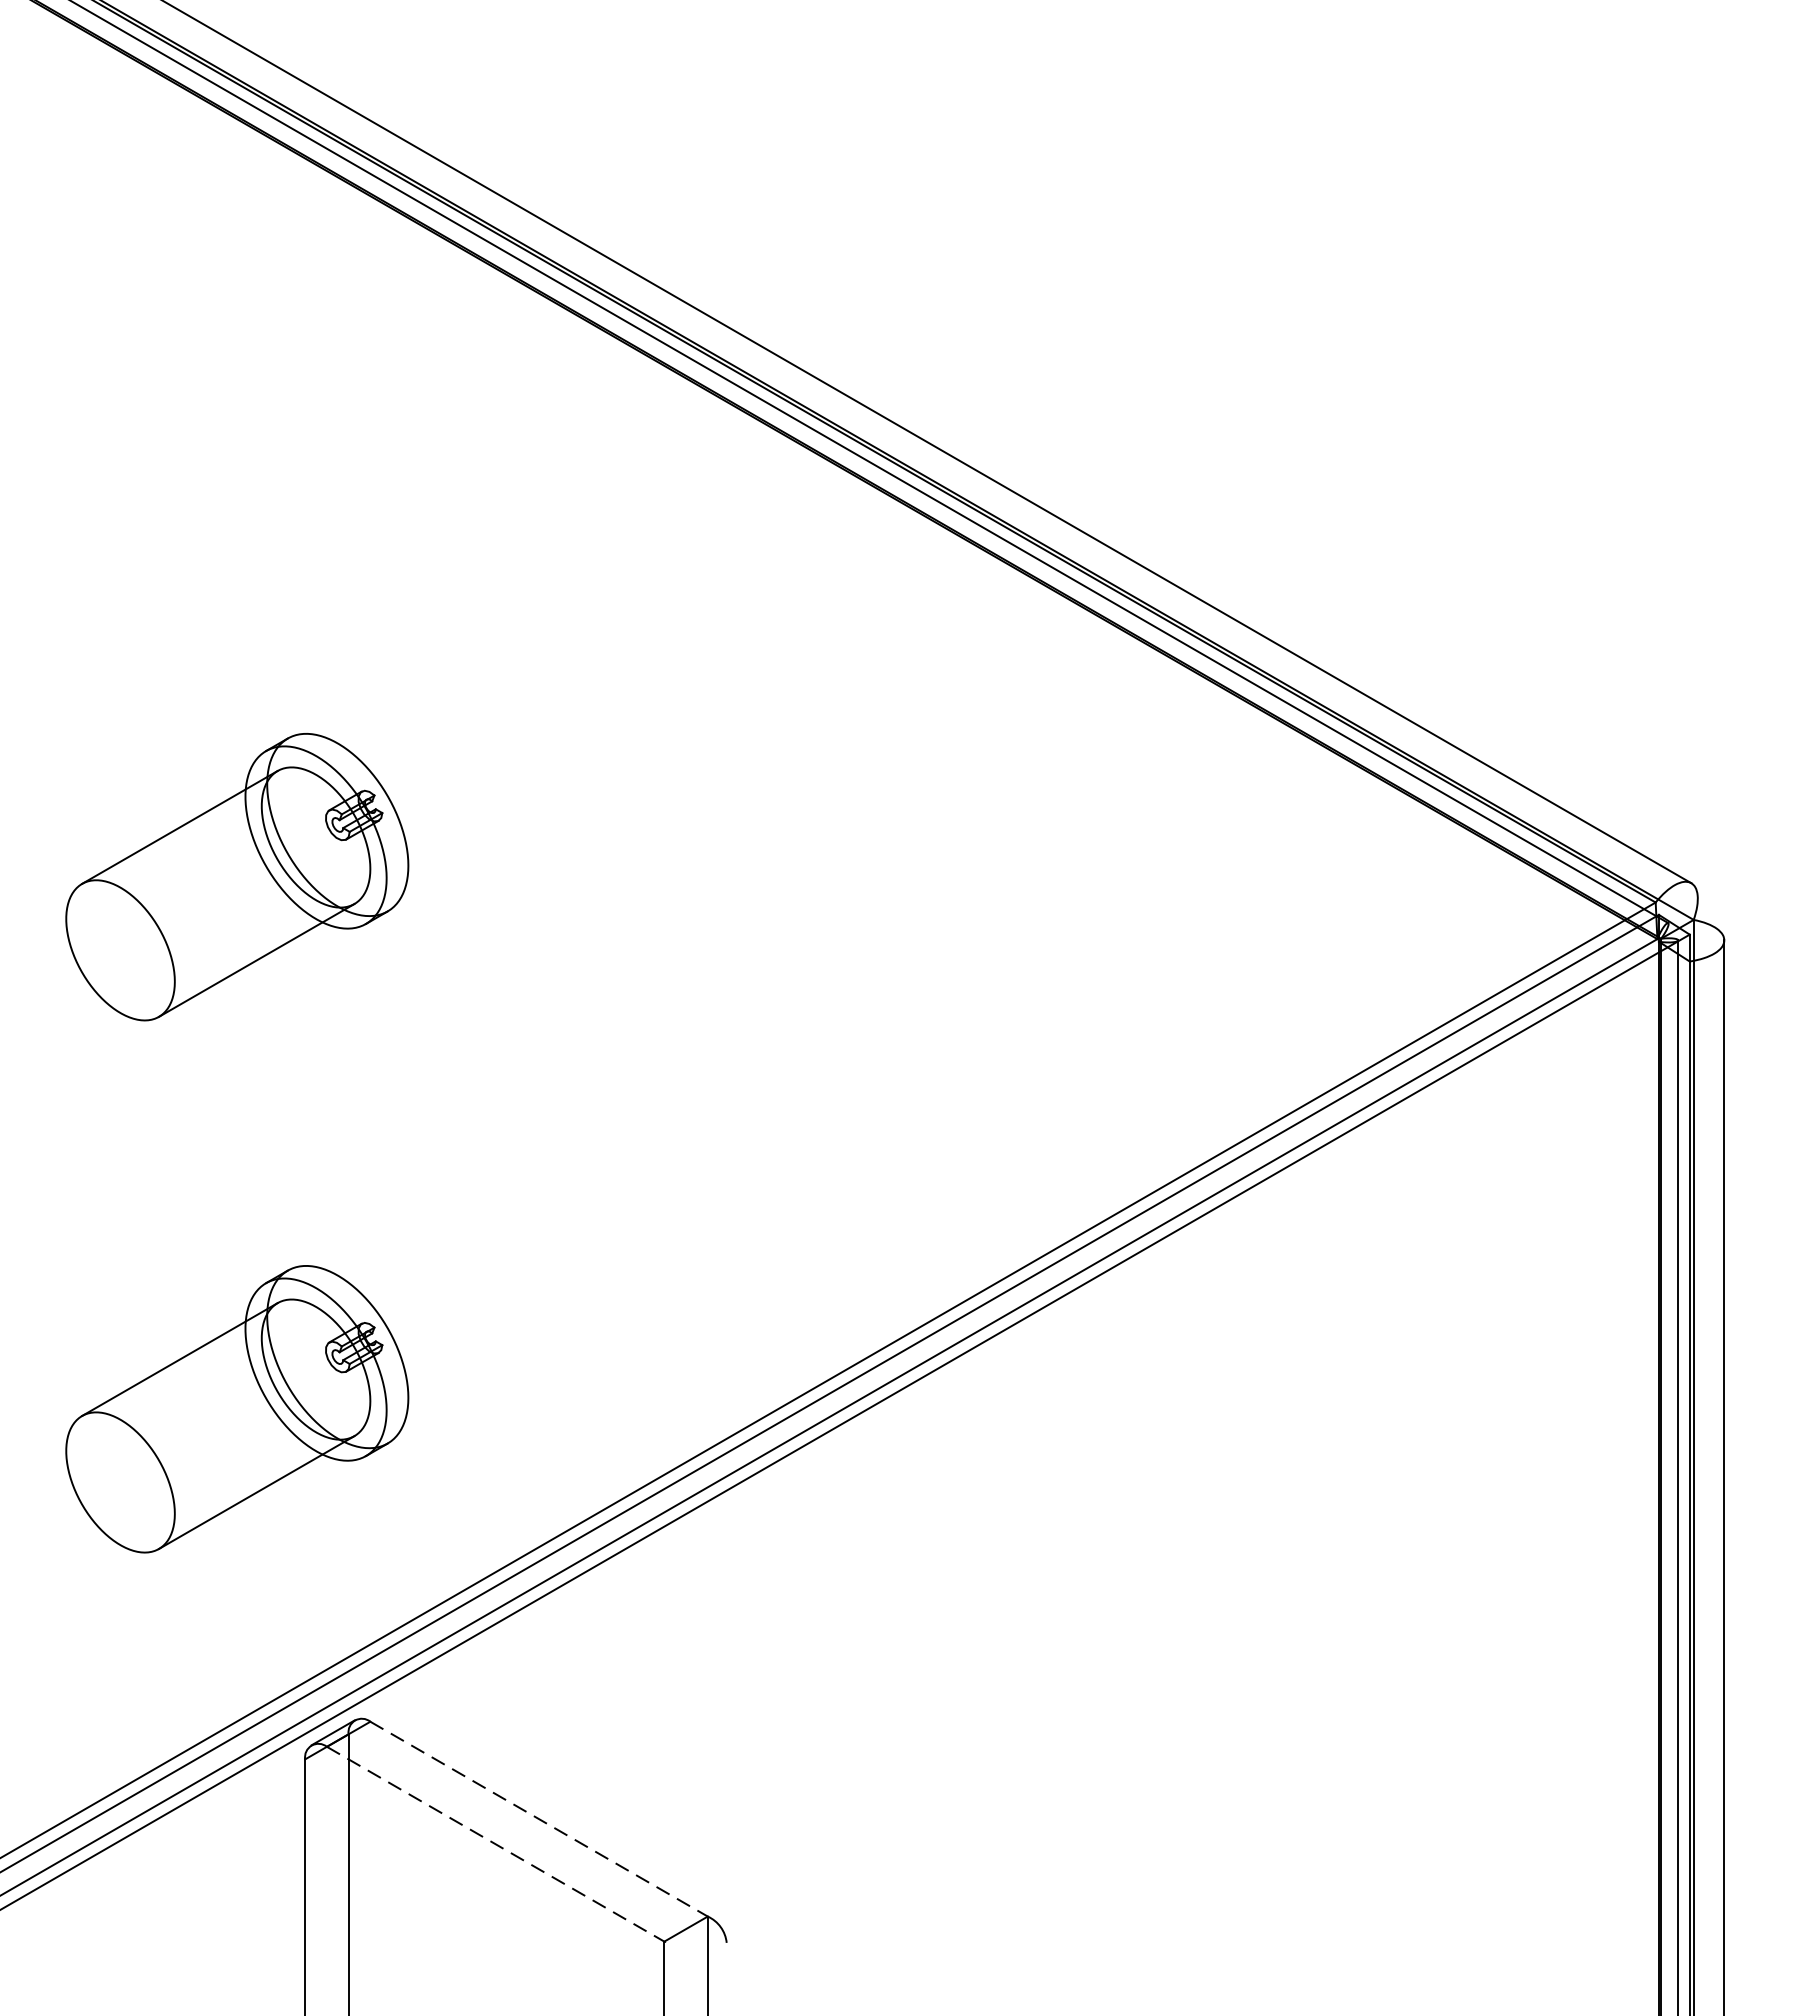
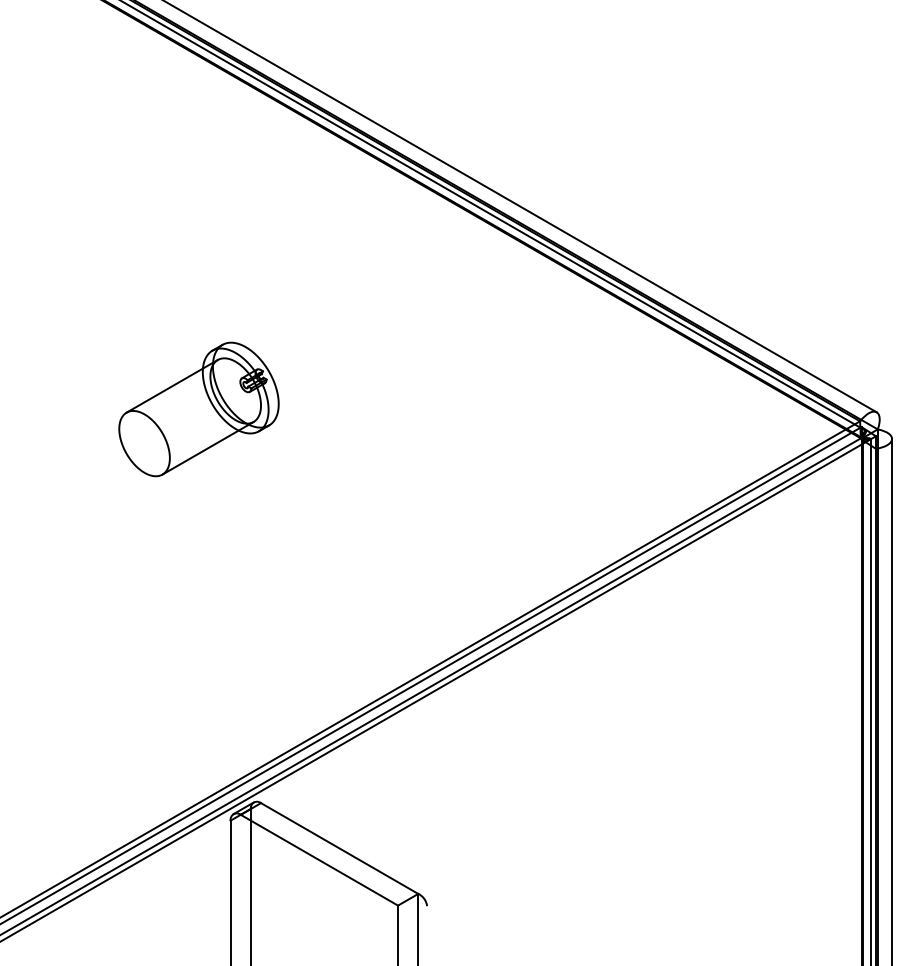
part: (236, 1409) -> (198, 657), removed
line: (538, 1819) -> (339, 848), dashed -> solid
line: (495, 1844) -> (319, 860), dashed -> solid

